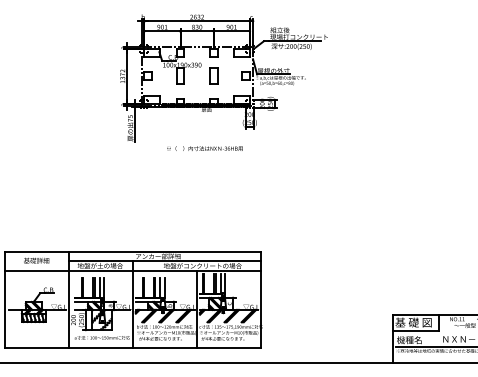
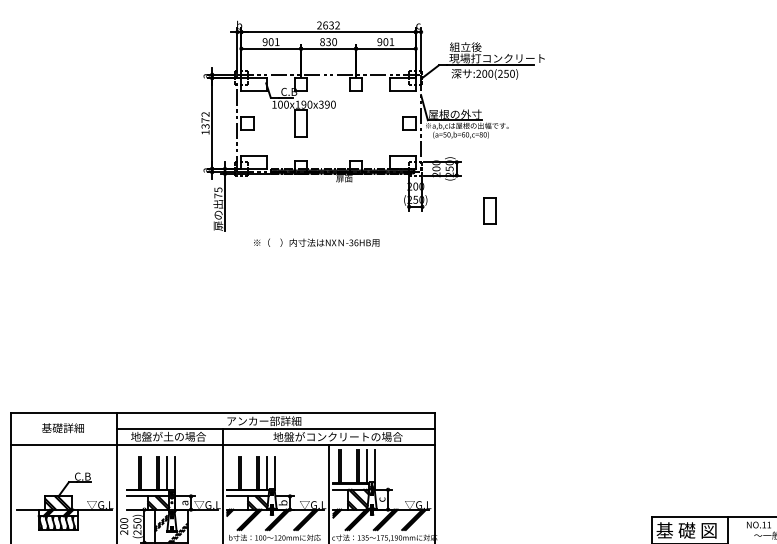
part: (213, 75) -> (489, 209), moved
text: (204, 148) -> (315, 242), moved

